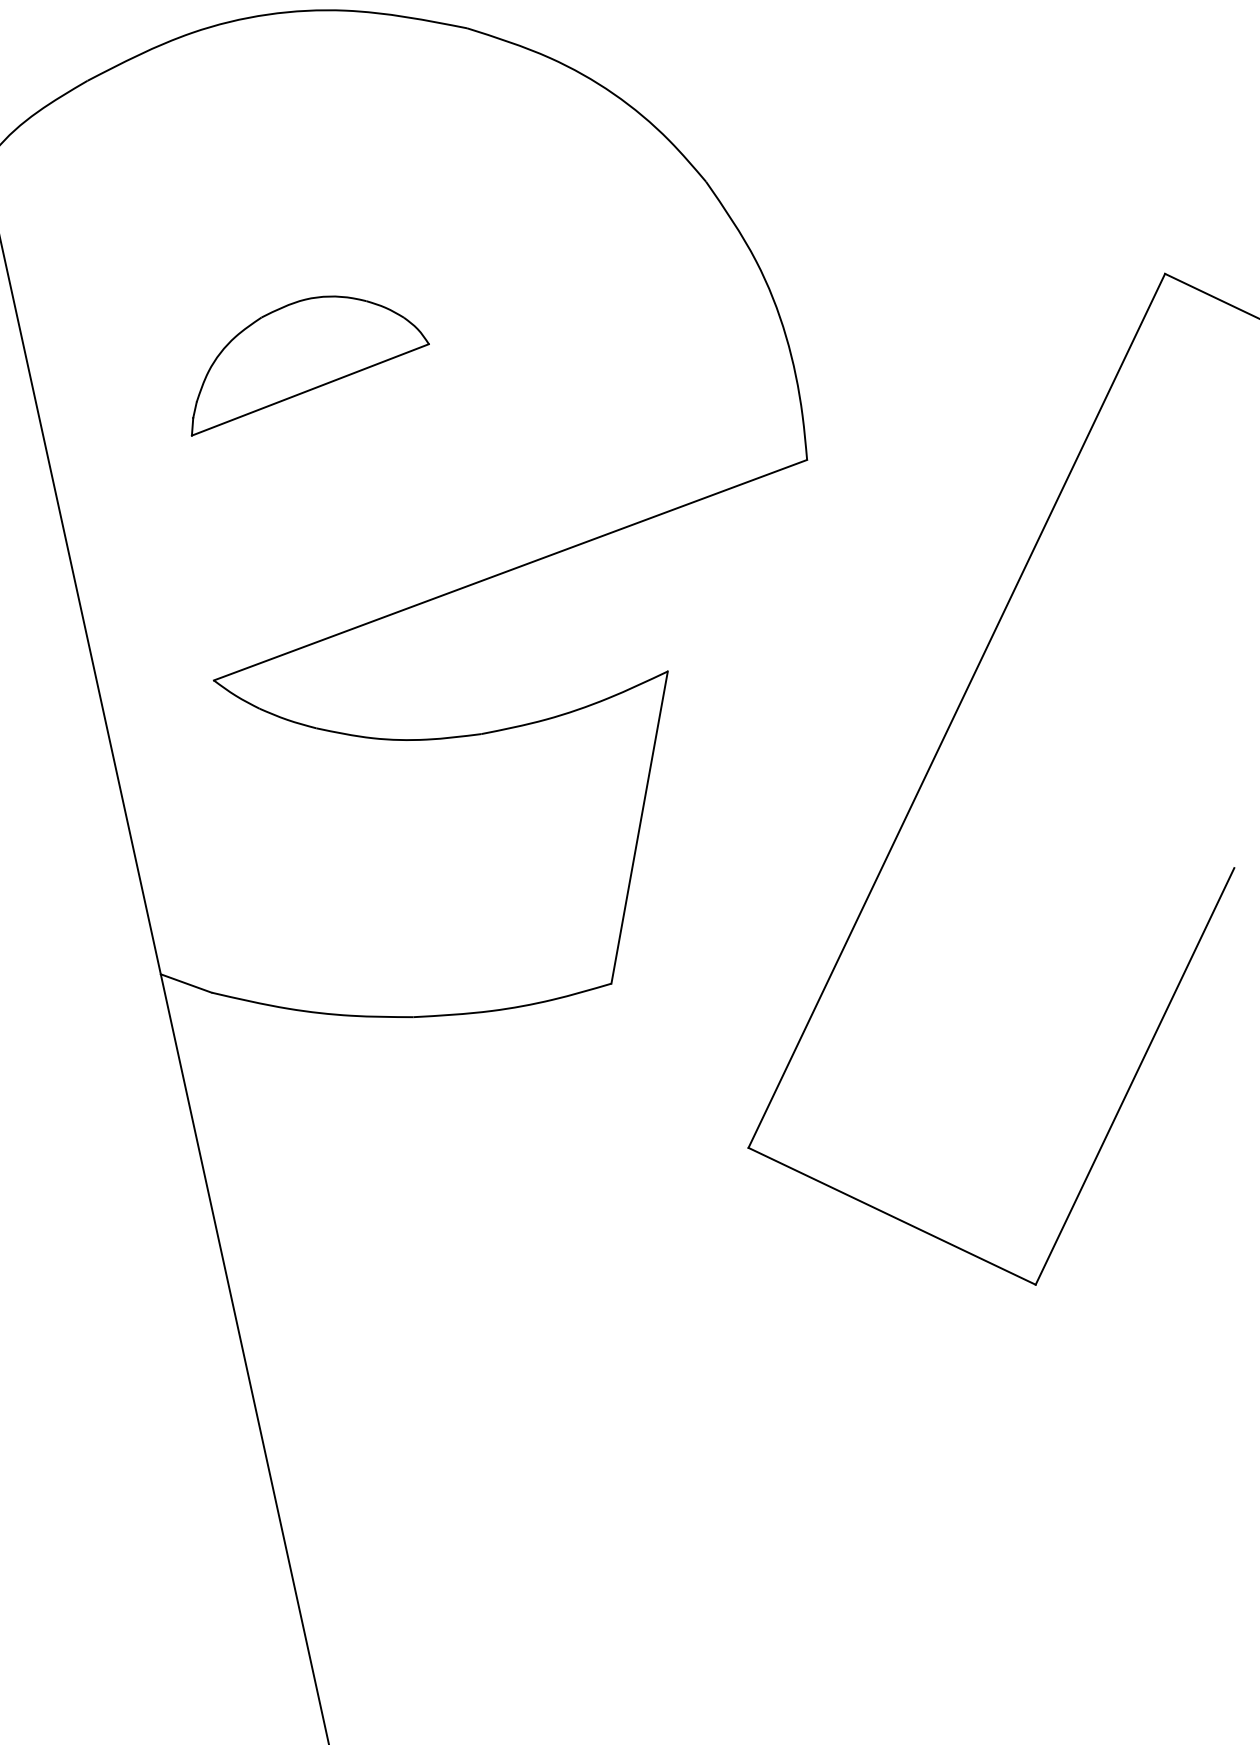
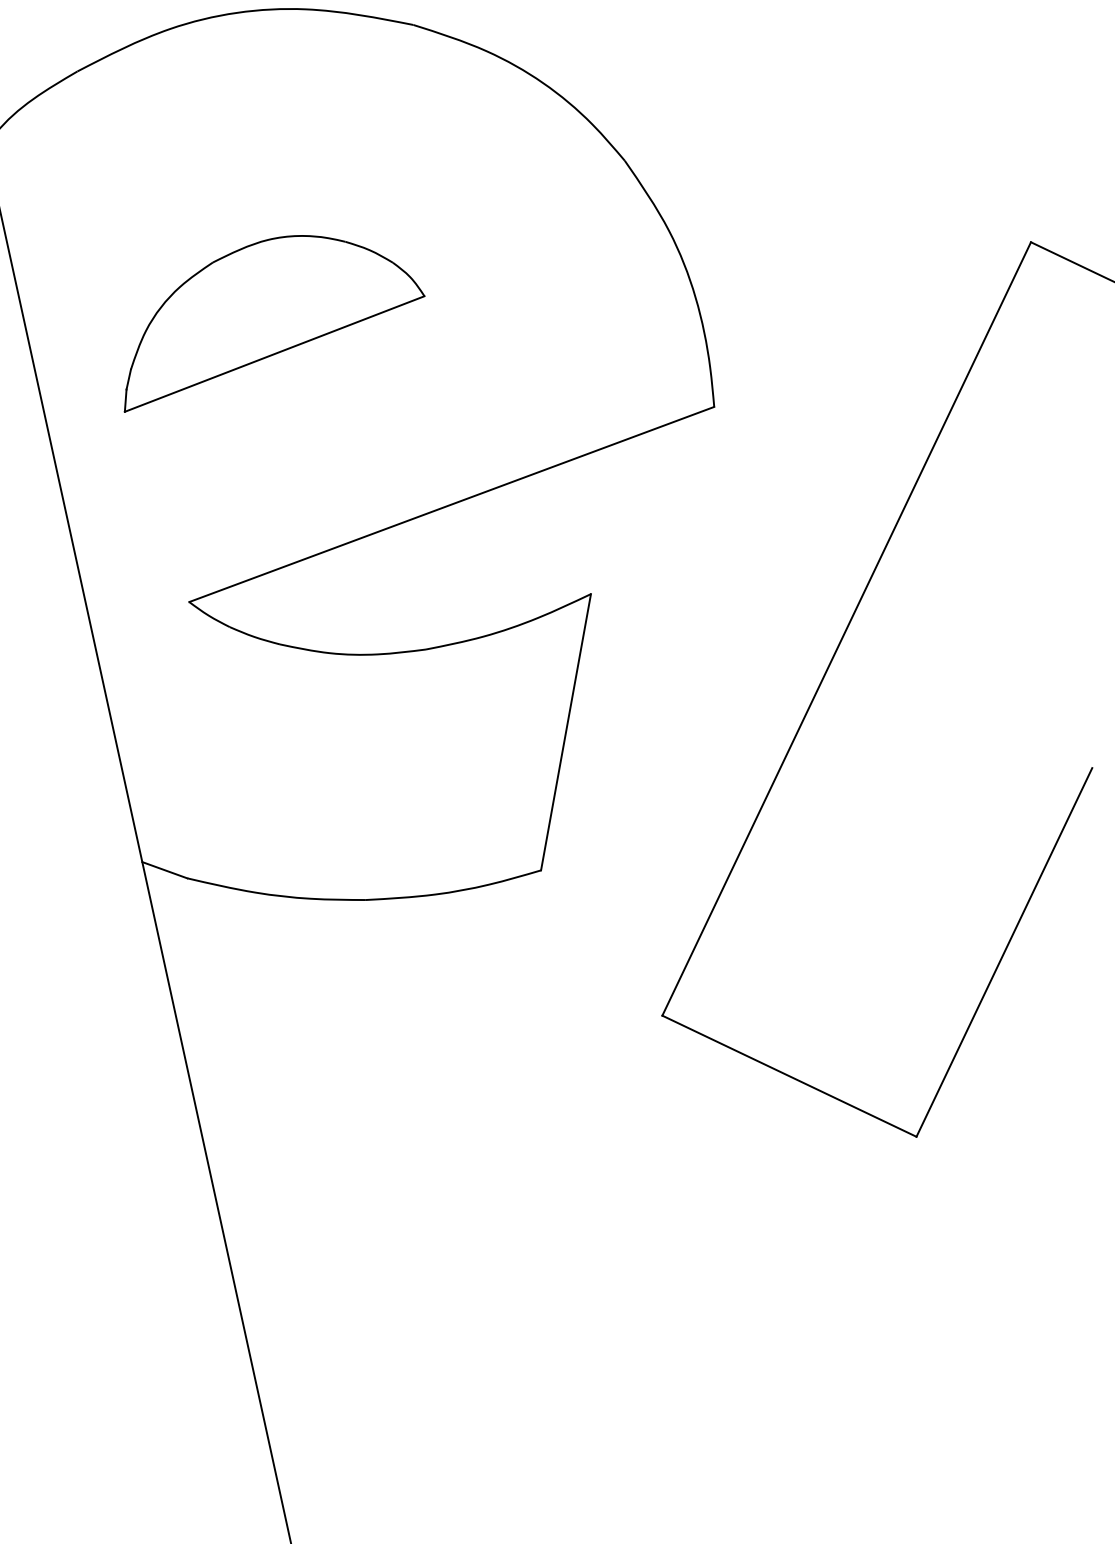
part: (310, 365) -> (274, 323), size x1.43

